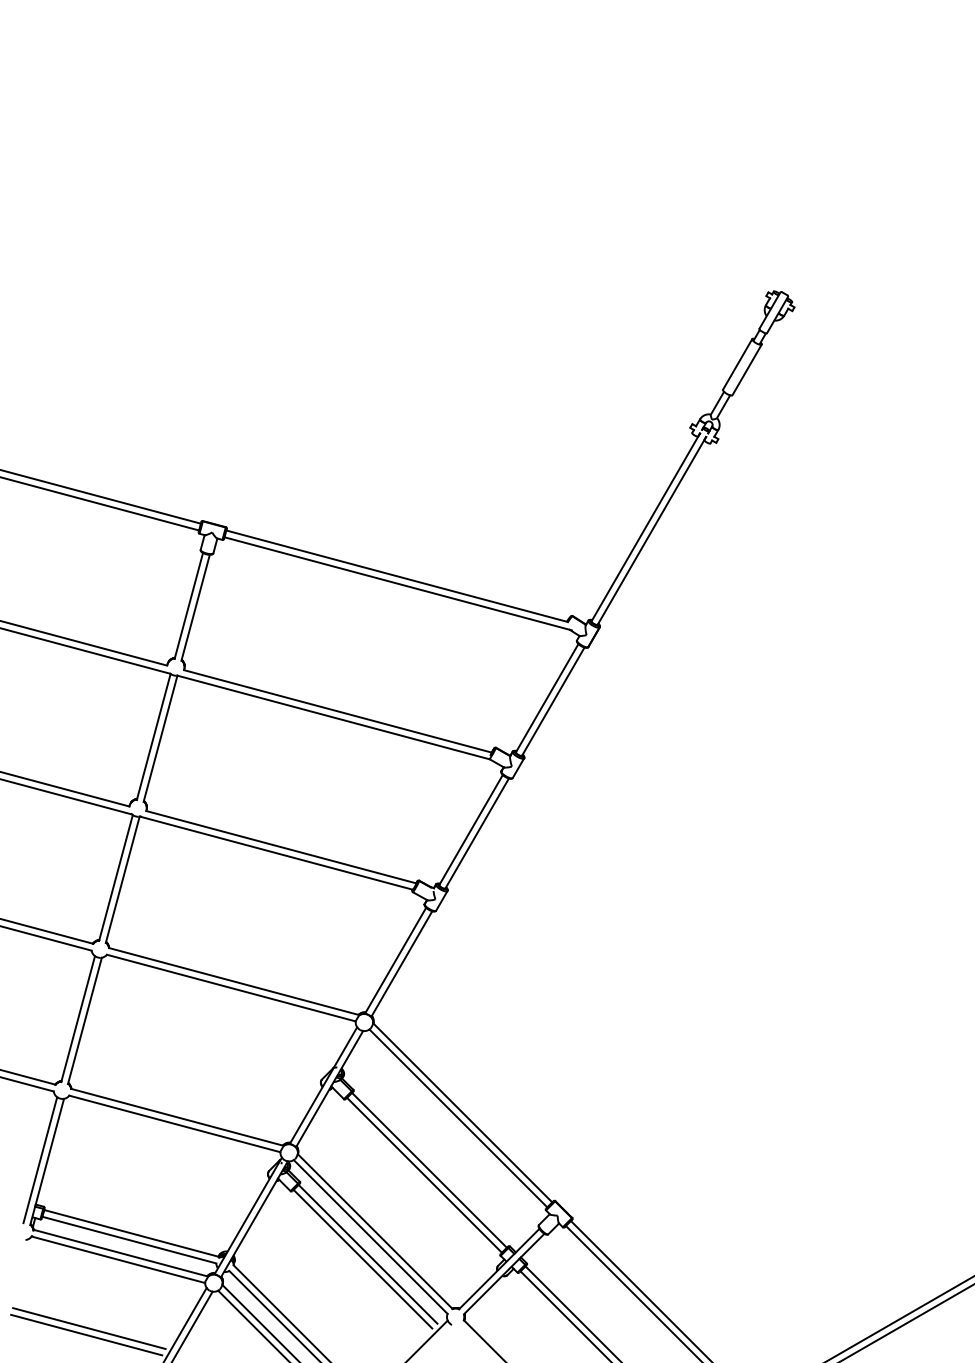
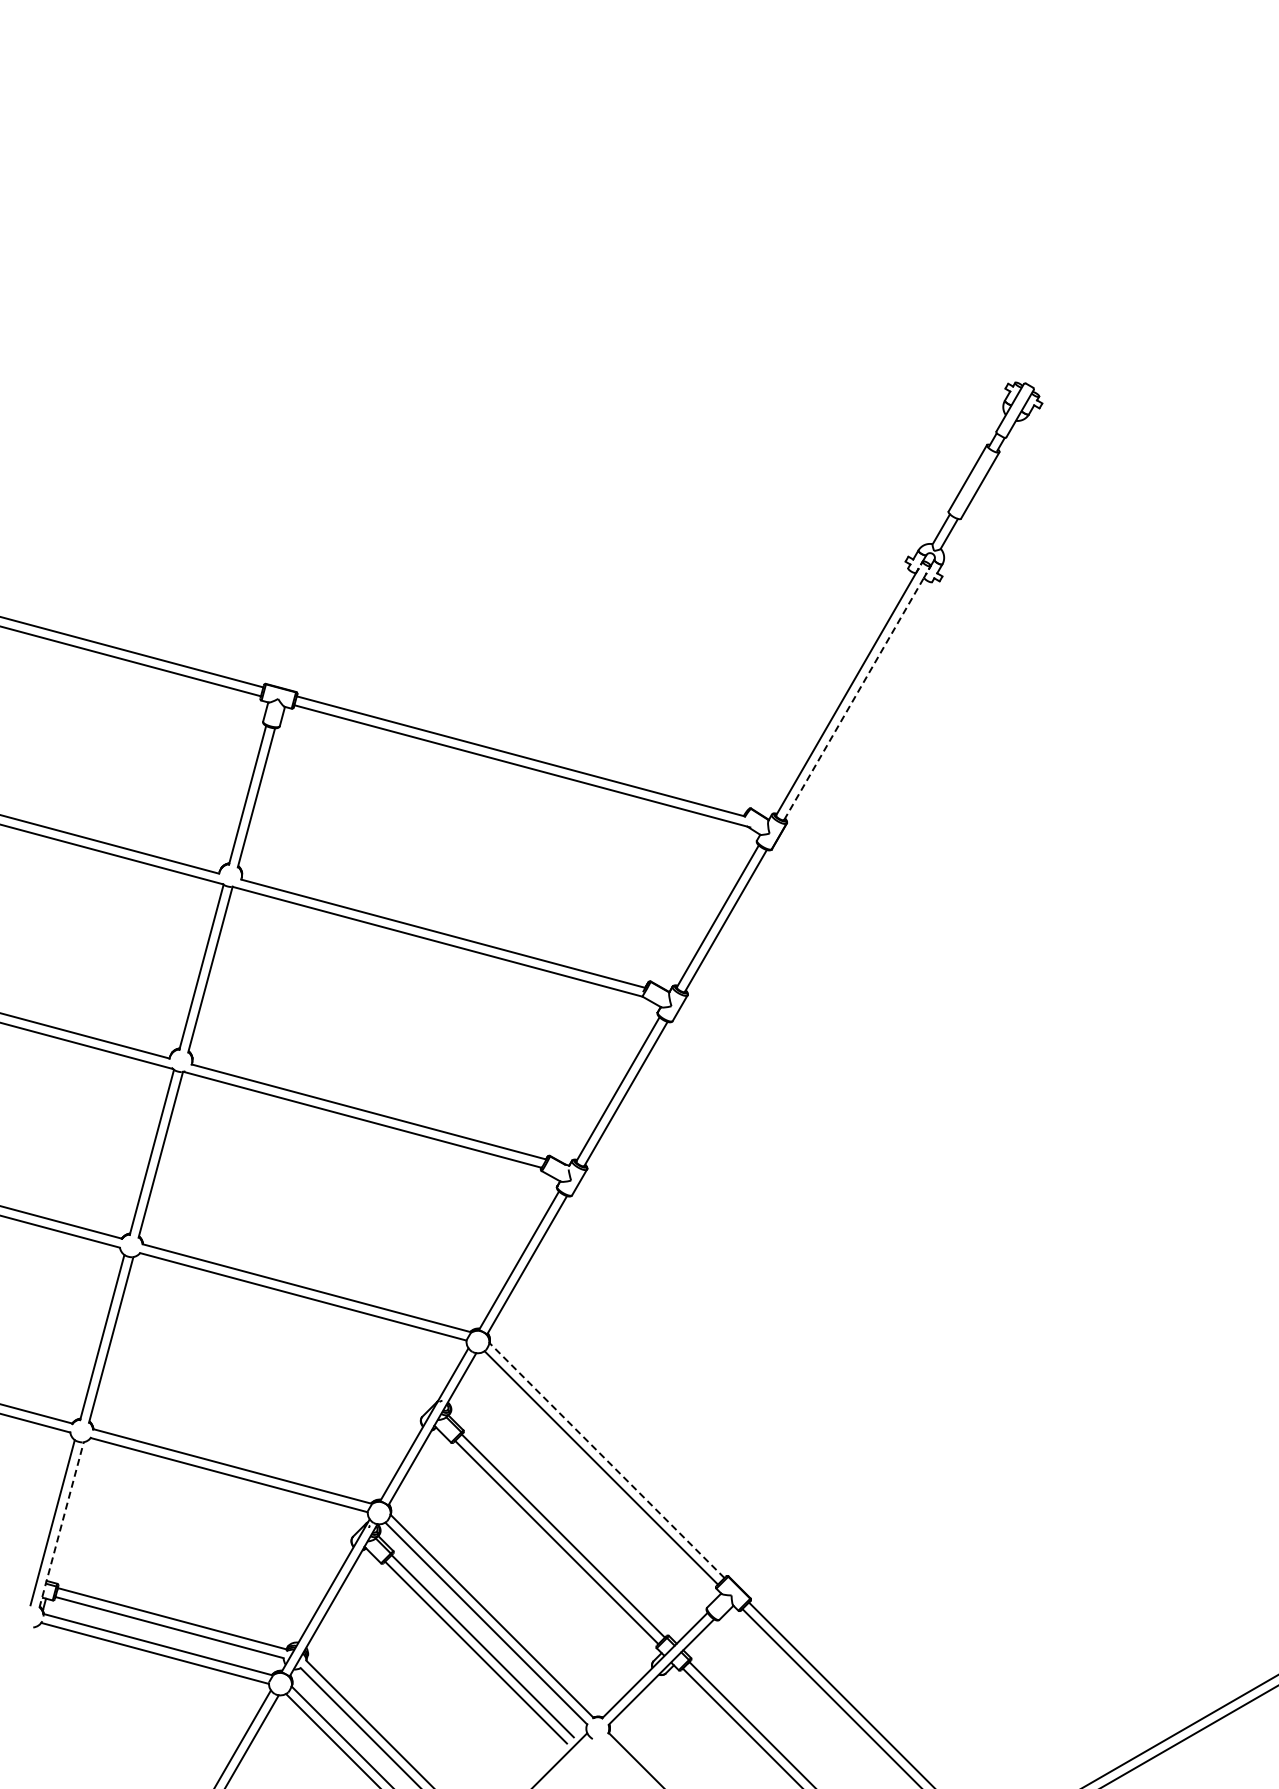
line: (652, 530) -> (855, 696), solid -> dashed
line: (462, 1112) -> (606, 1460), solid -> dashed
line: (47, 1162) -> (61, 1525), solid -> dashed
line: (88, 1328) -> (116, 1743), removed
line: (86, 1334) -> (113, 1751), removed

